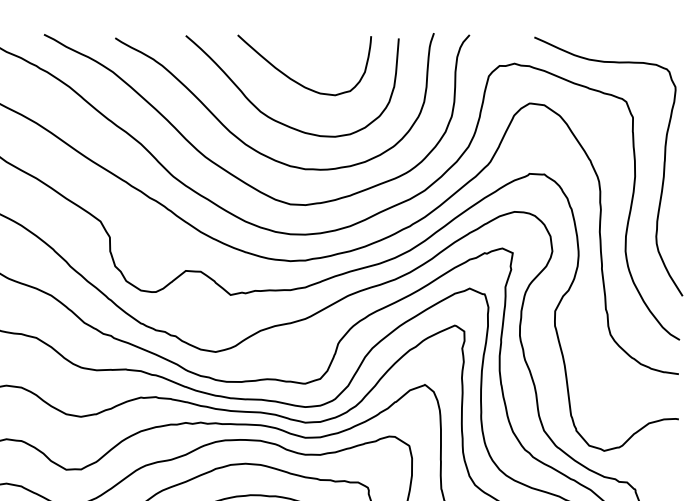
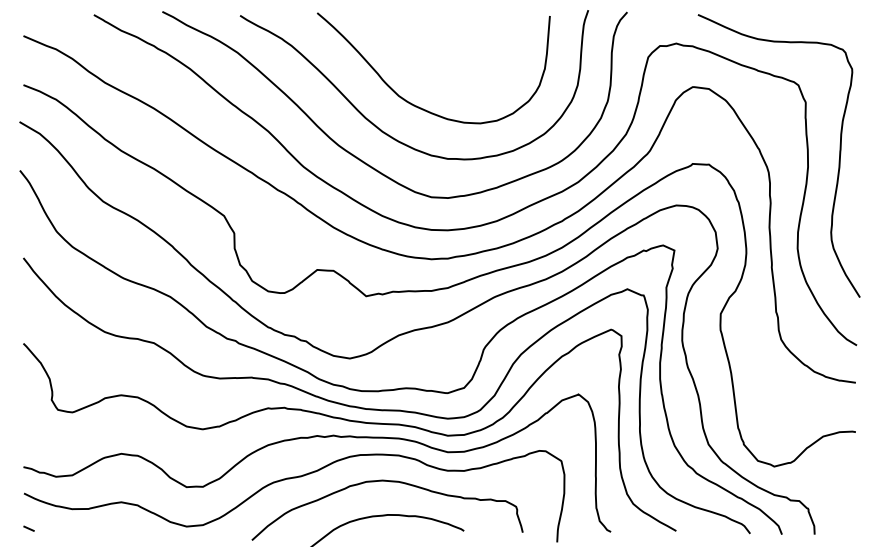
curve: (293, 79) -> (434, 60), removed

